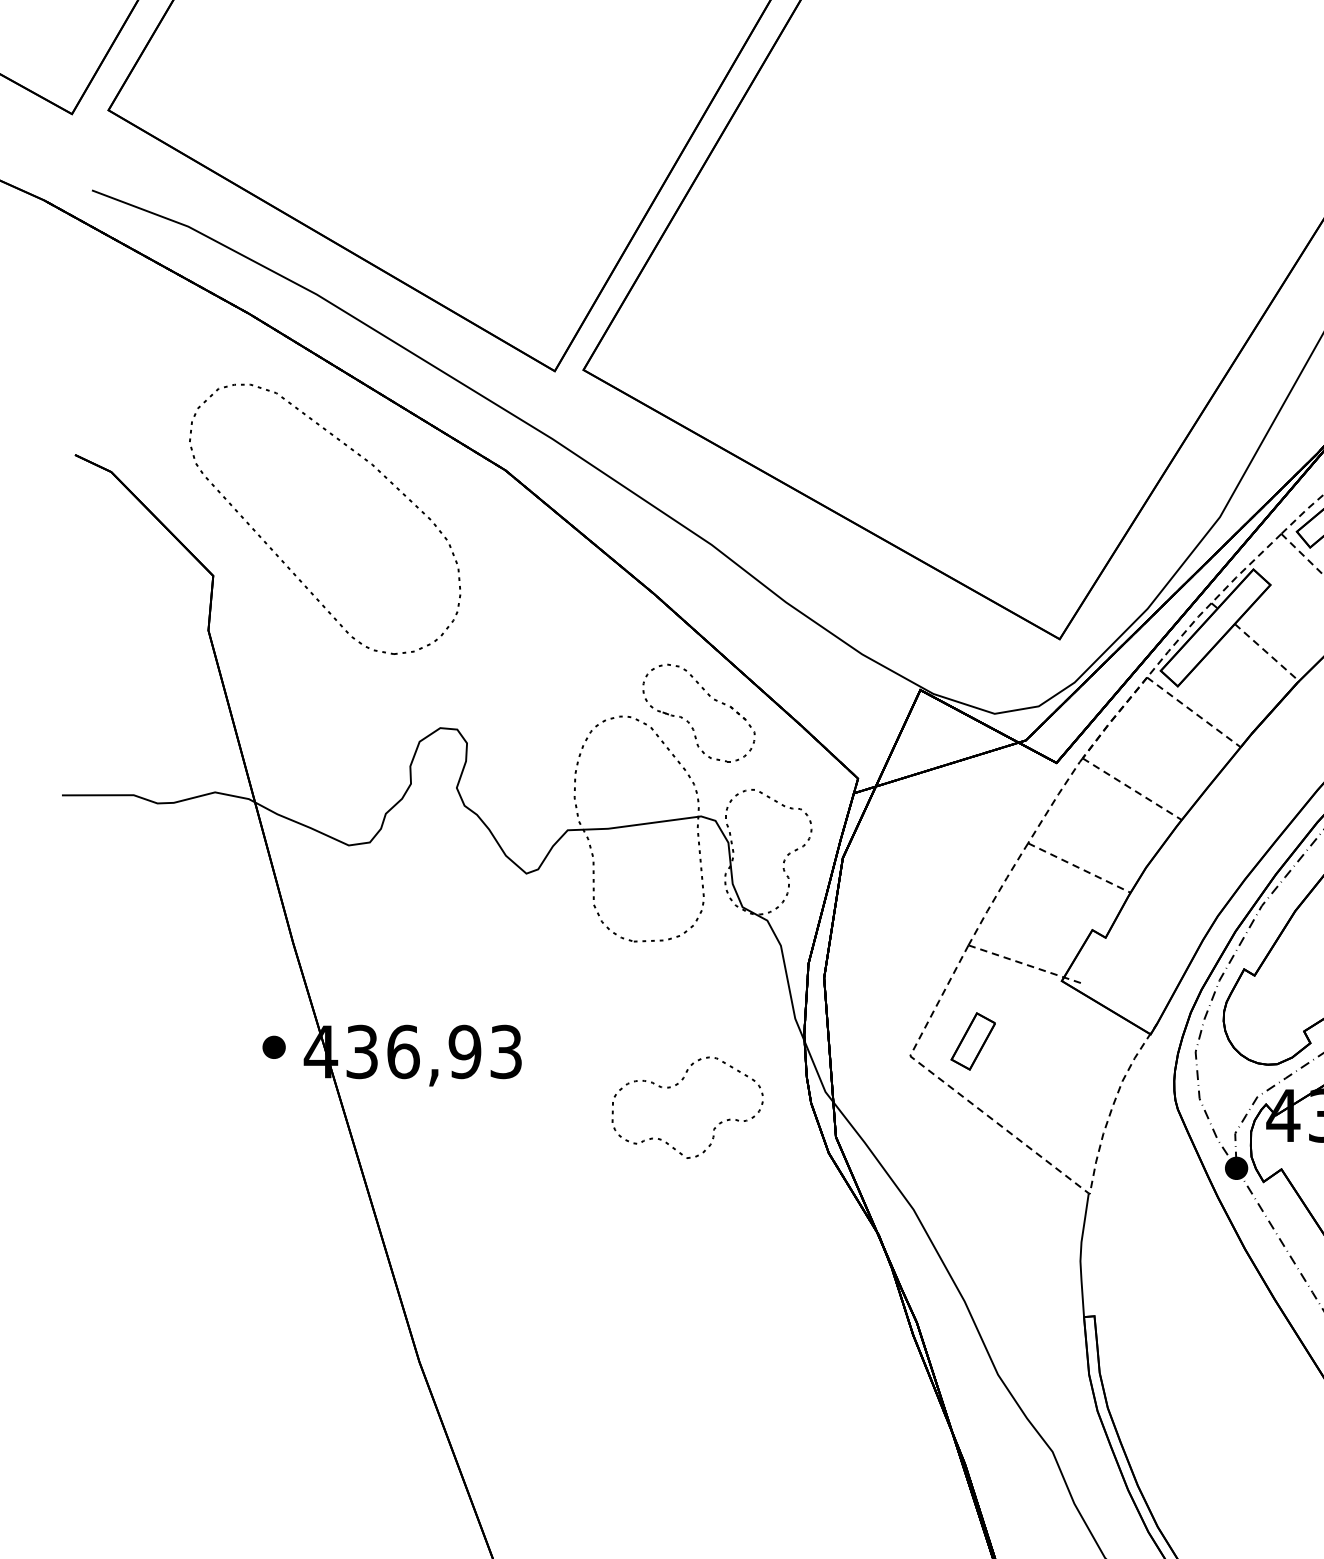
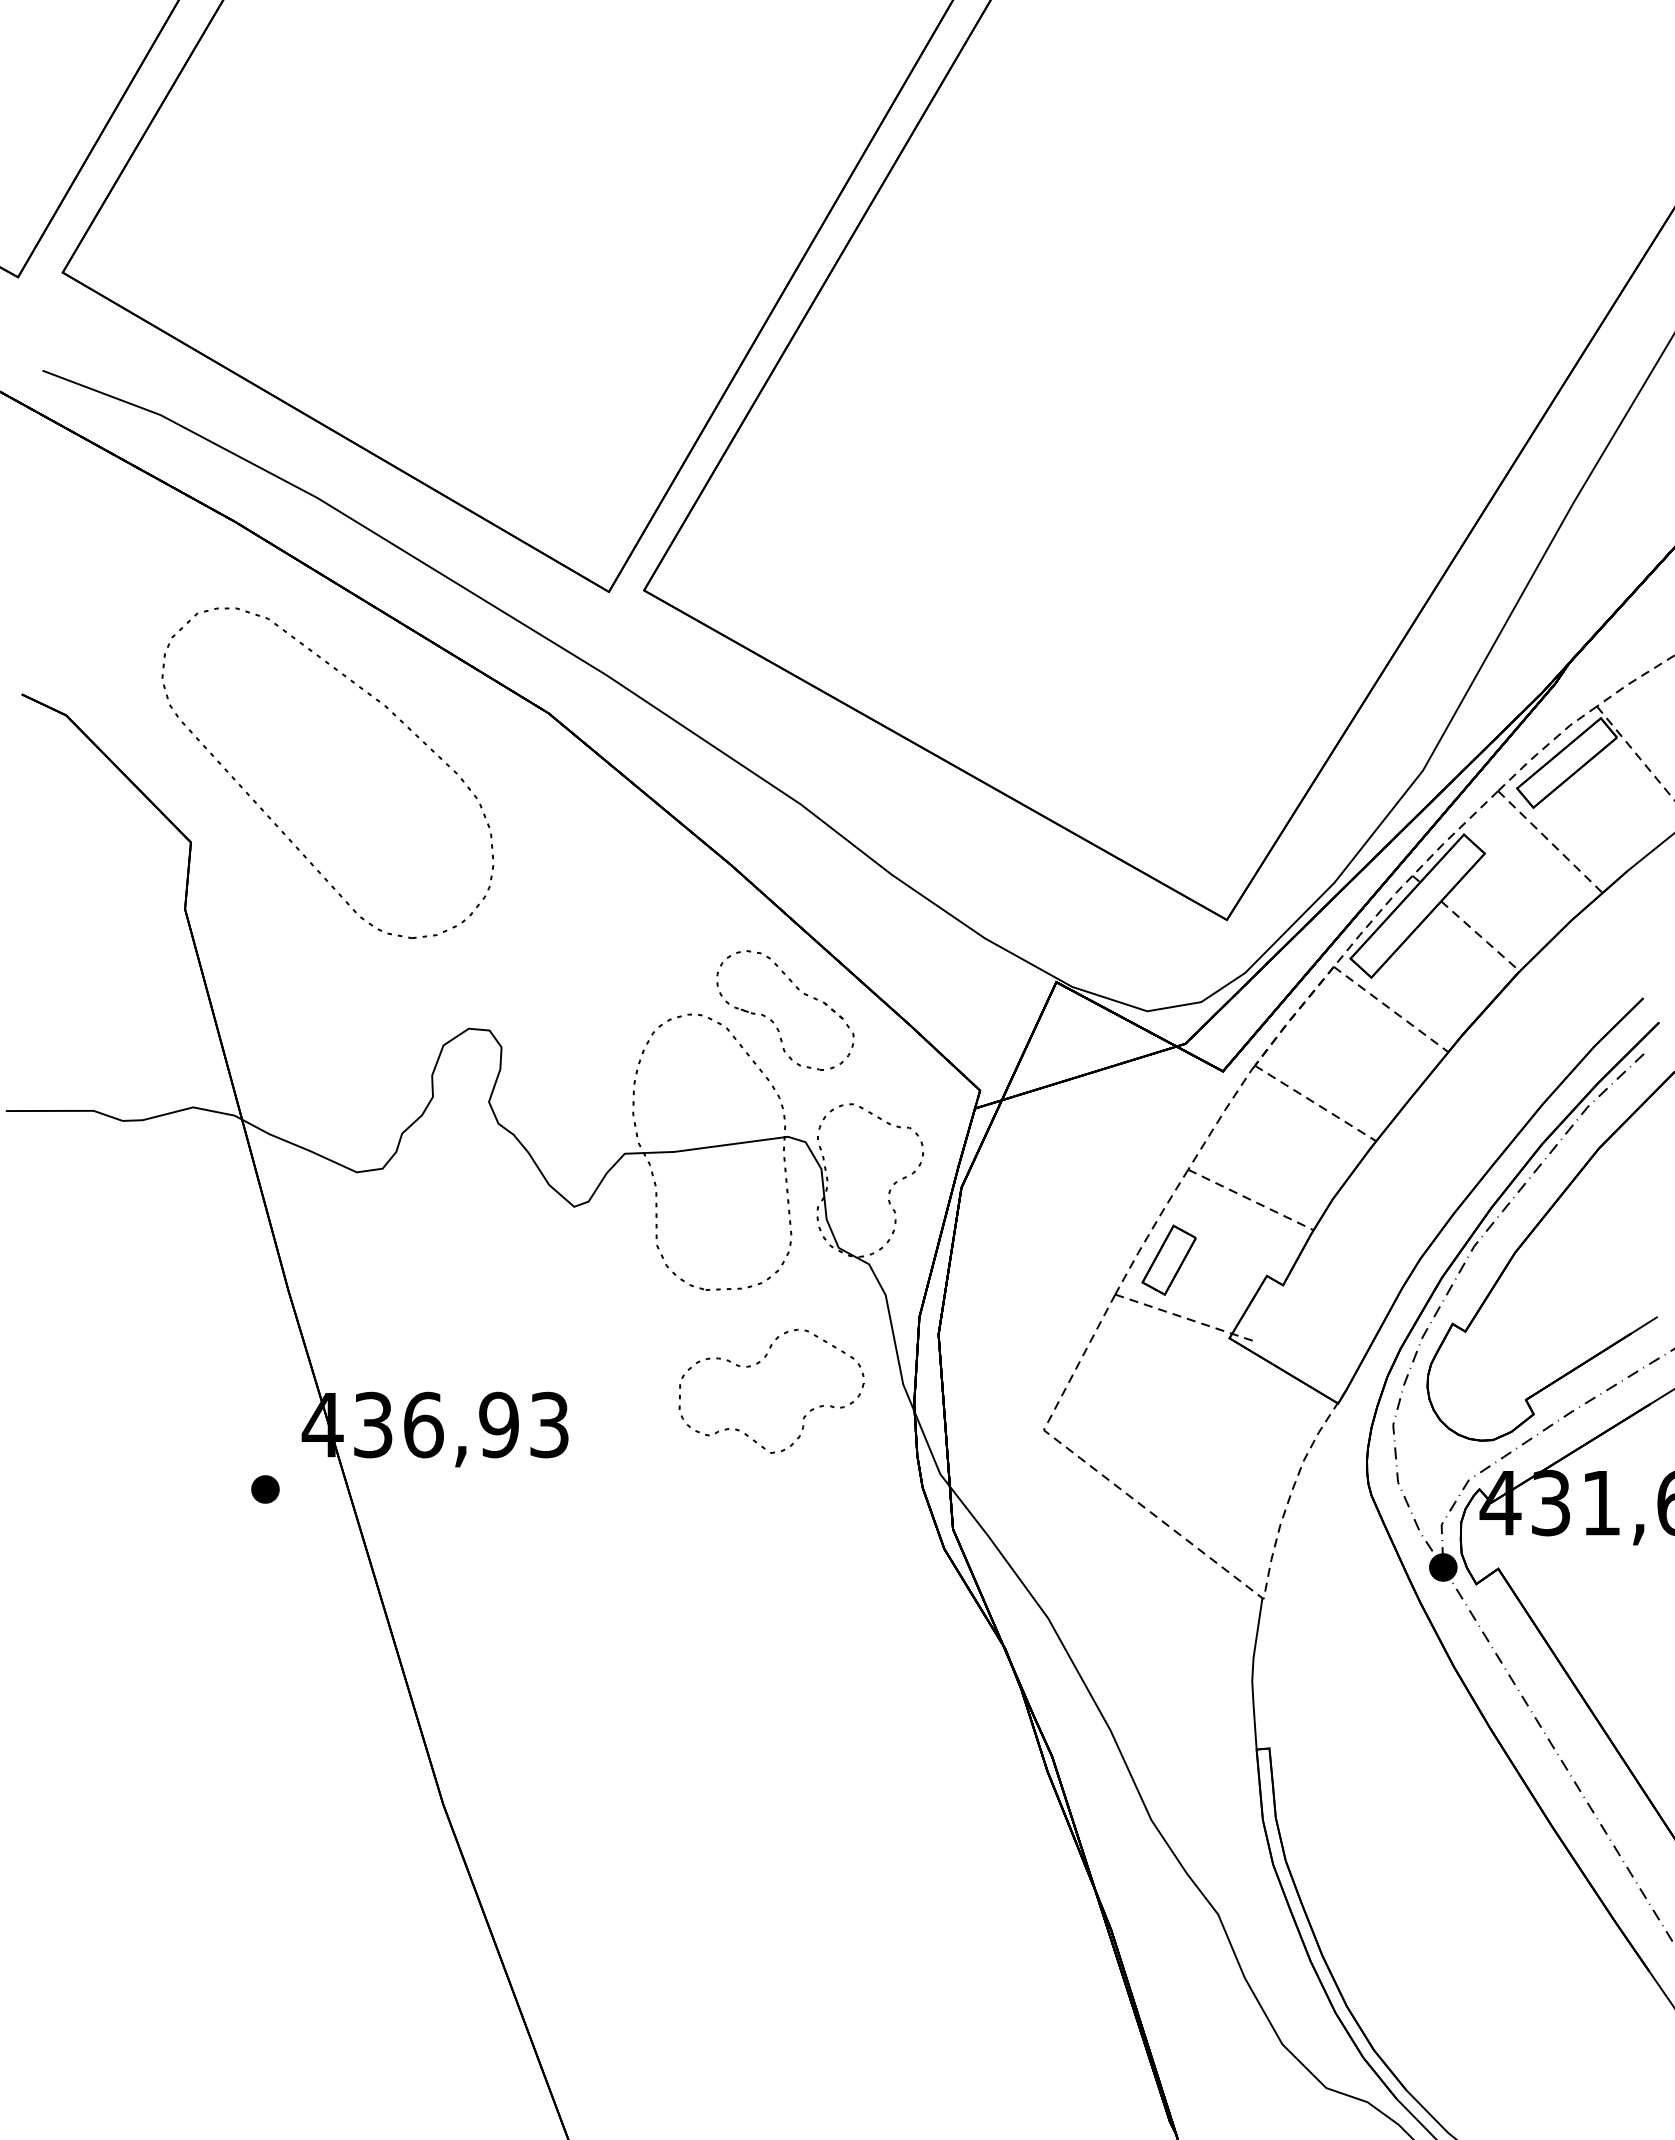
part: (972, 1040) -> (1168, 1259), moved
part: (274, 1047) -> (265, 1489), moved
part: (676, 1085) -> (757, 1364), moved

